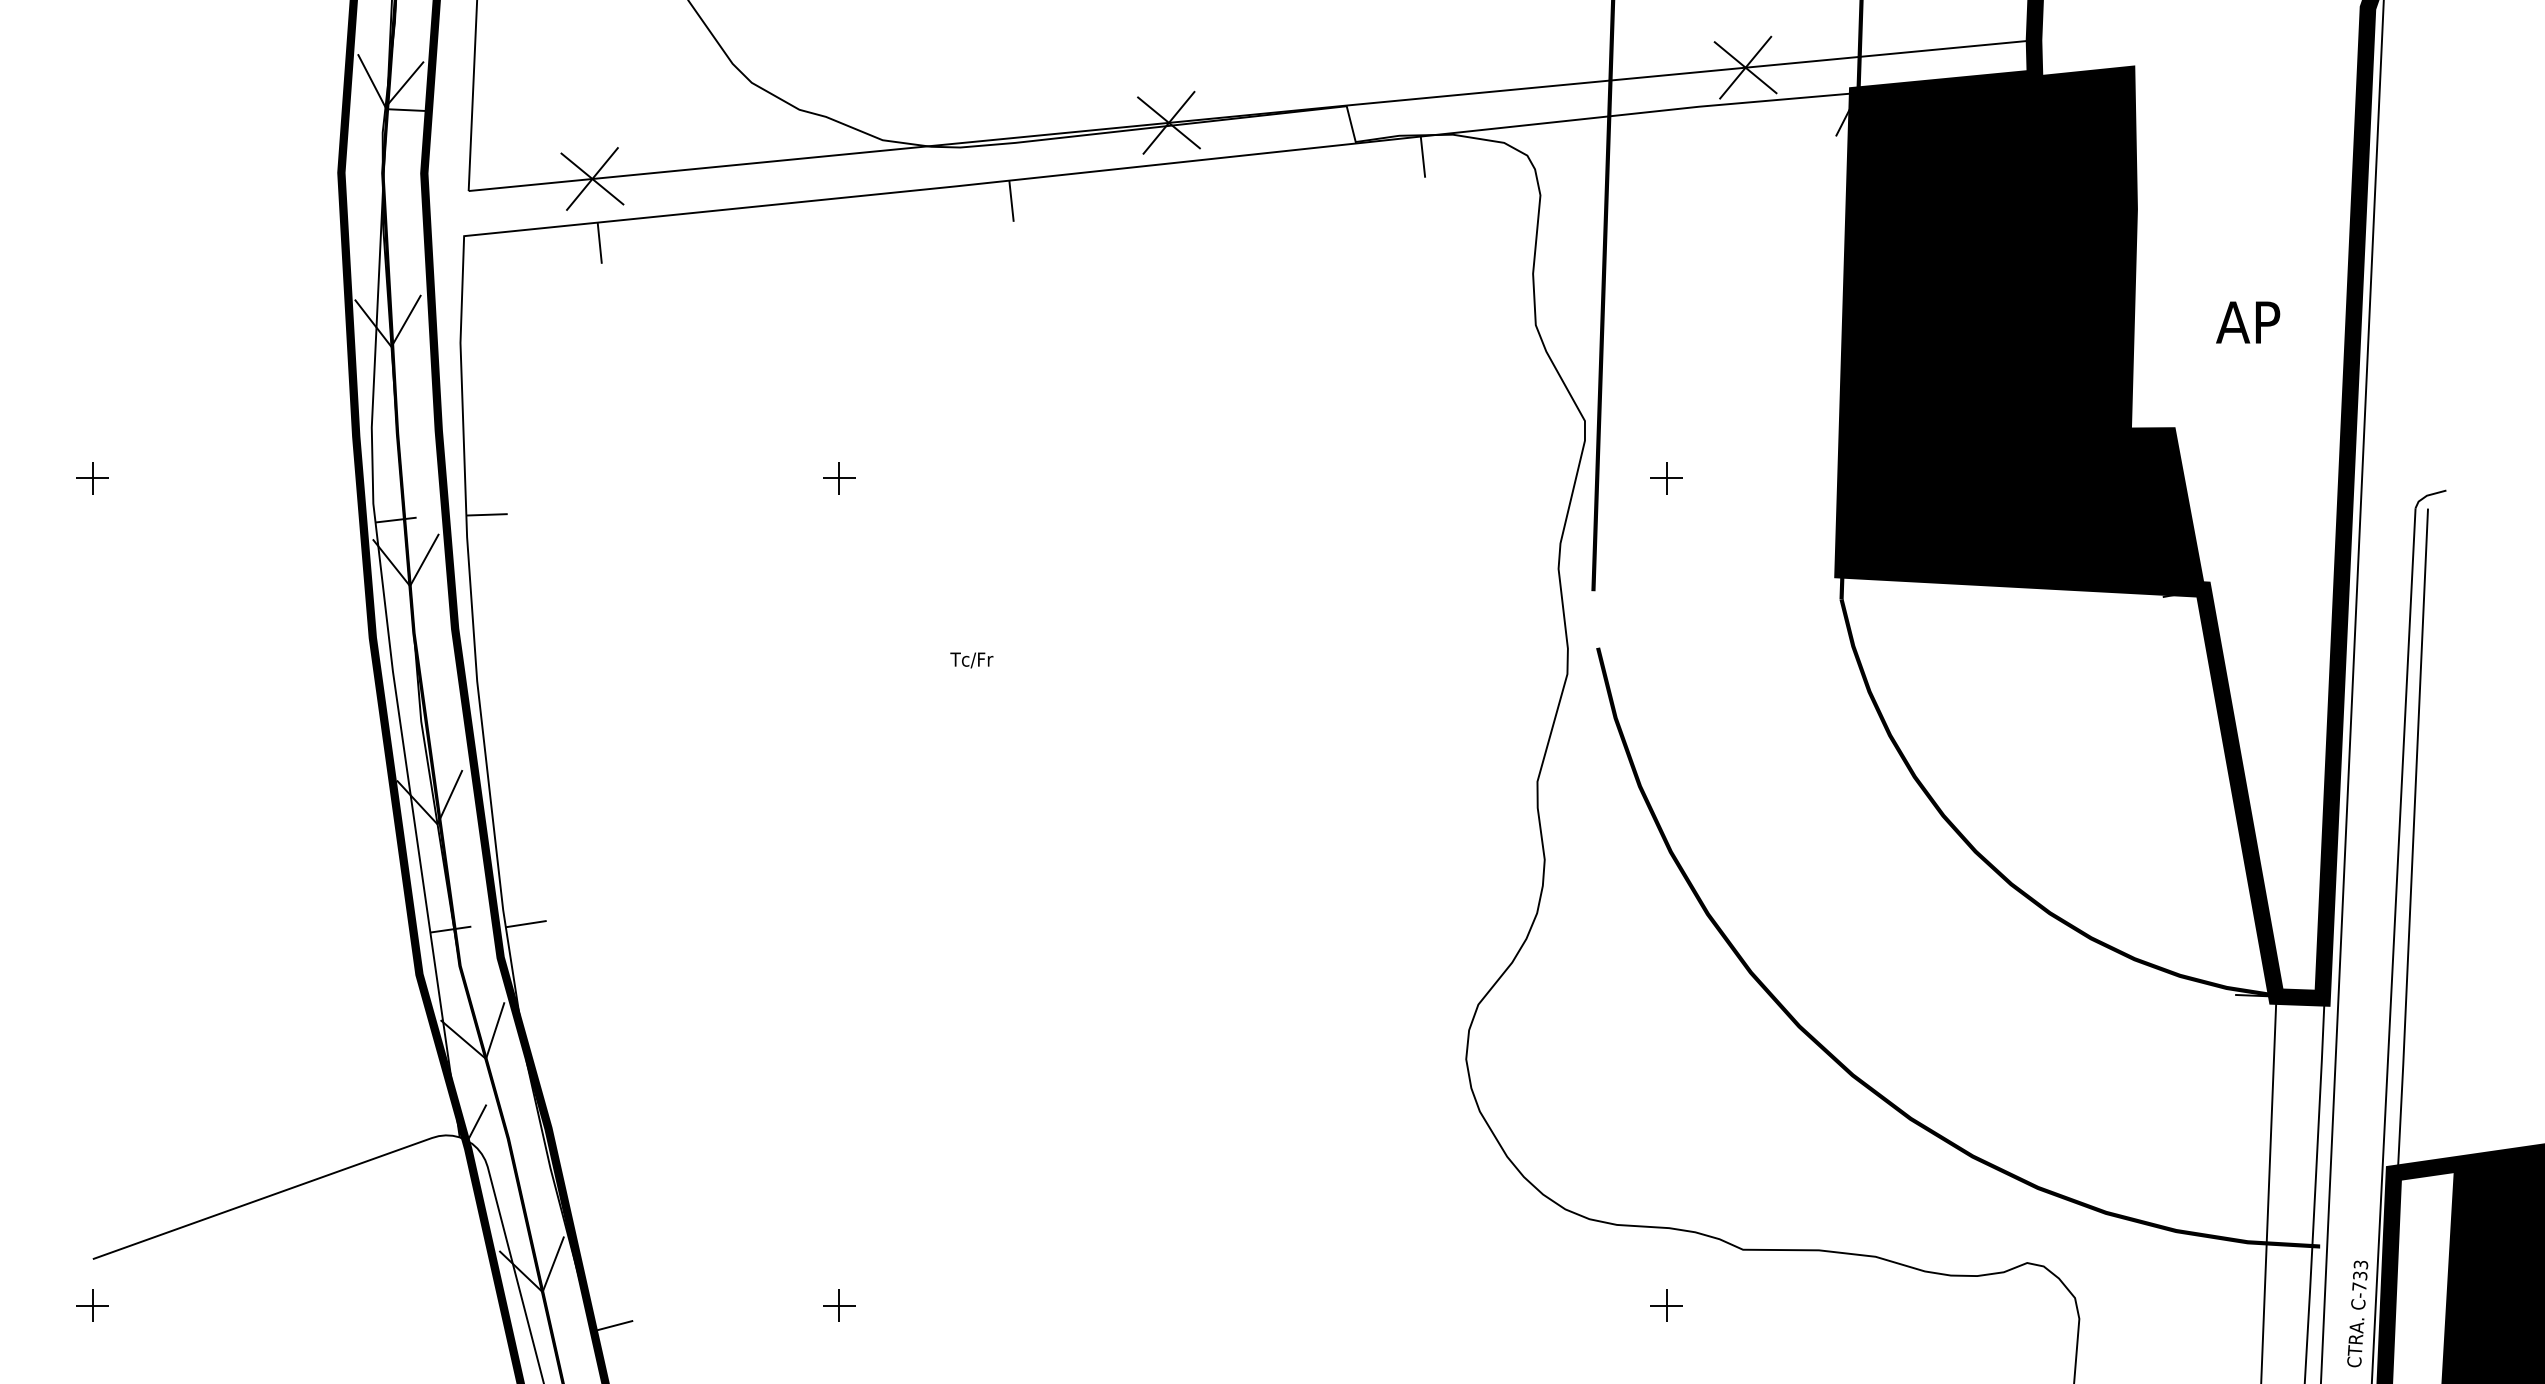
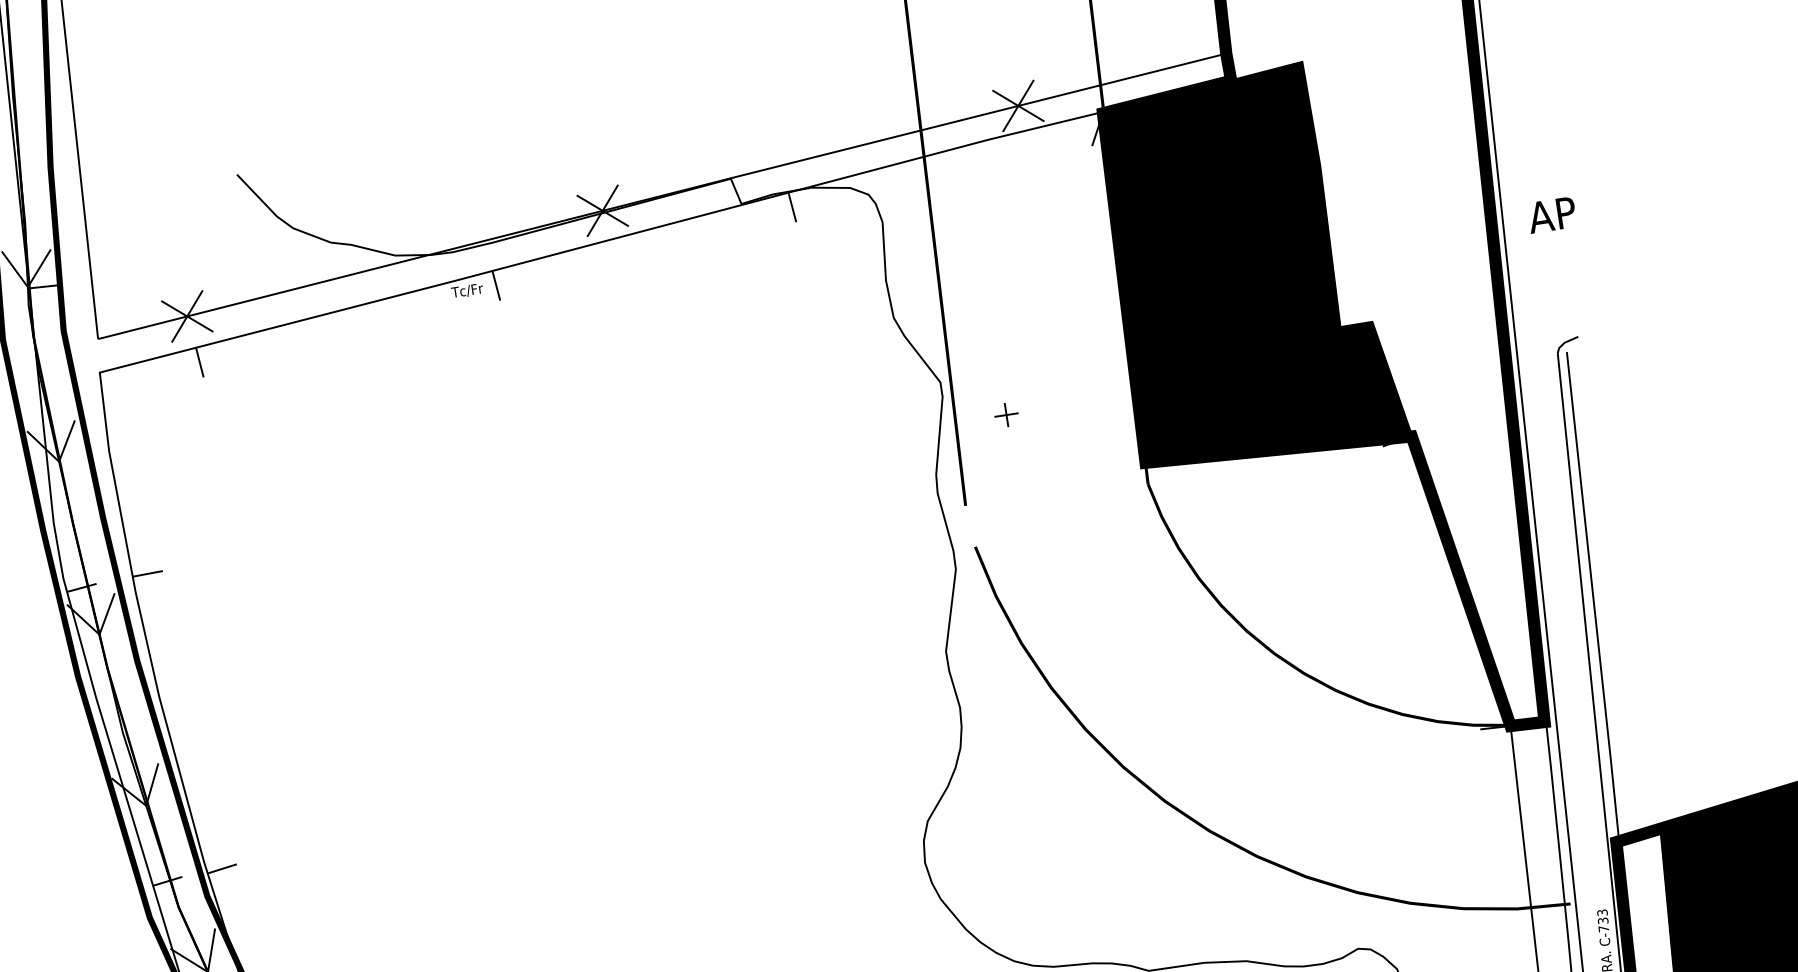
text: (2248, 322) -> (1552, 214), moved
part: (839, 478) -> (401, 507), removed
text: (971, 660) -> (467, 291), moved

